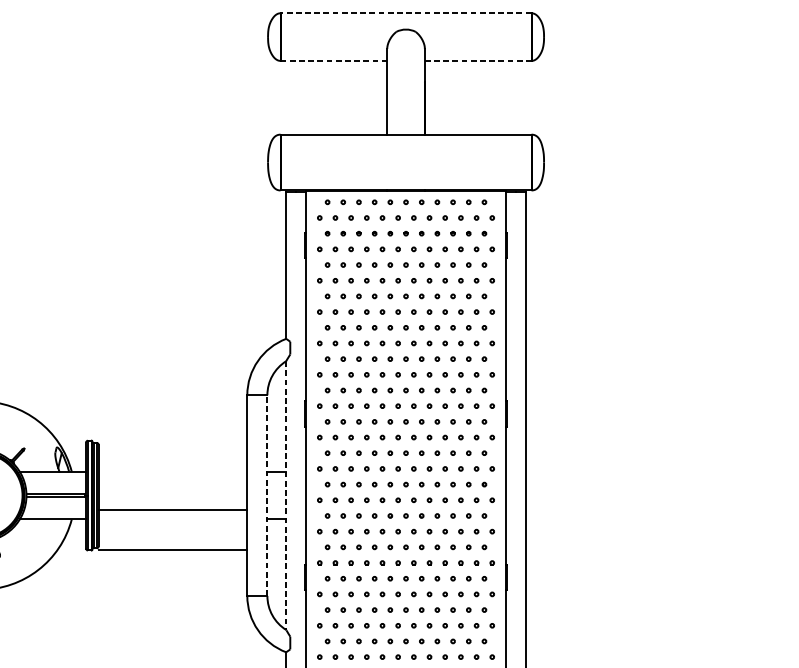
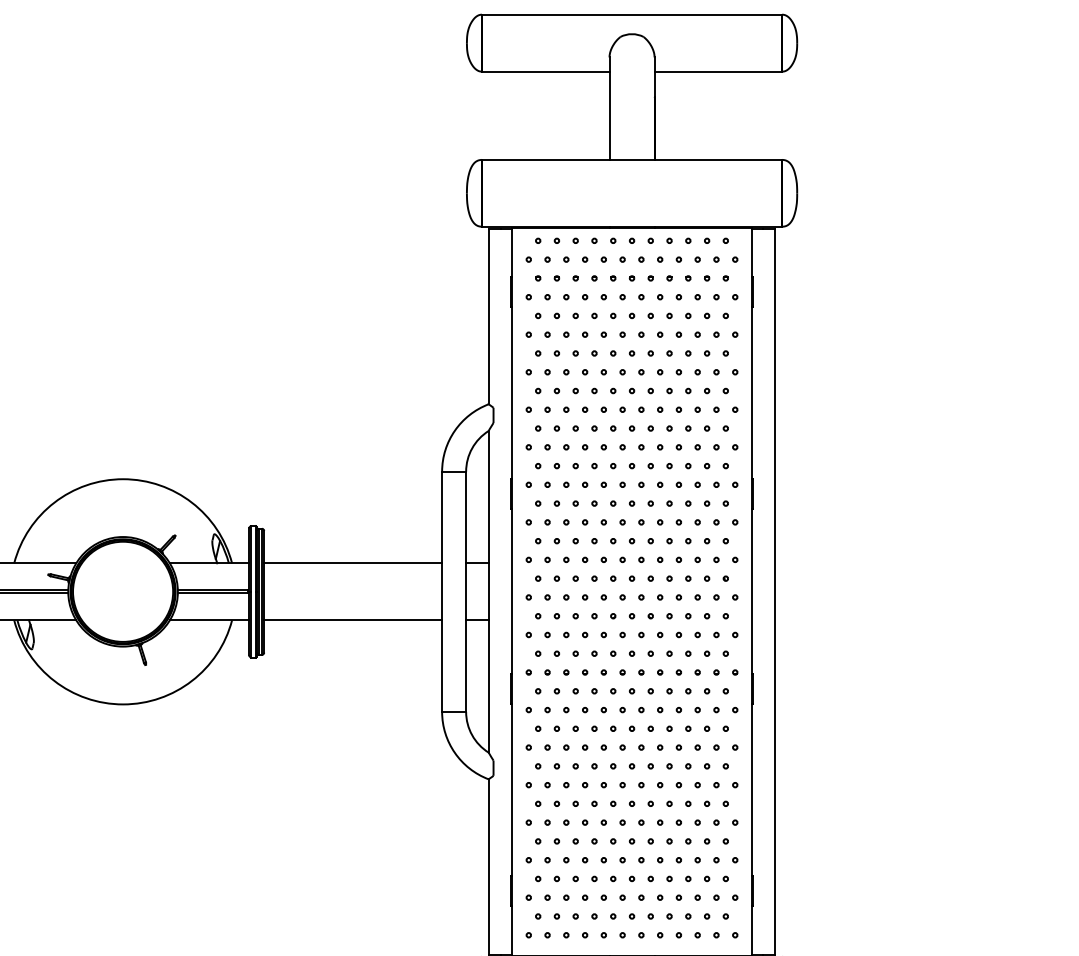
line: (405, 13) -> (631, 14), dashed -> solid
line: (333, 60) -> (545, 71), dashed -> solid
line: (478, 60) -> (718, 71), dashed -> solid
line: (267, 495) -> (466, 591), dashed -> solid
line: (286, 495) -> (488, 591), dashed -> solid
line: (173, 510) -> (353, 563), moved
line: (173, 550) -> (353, 620), moved

